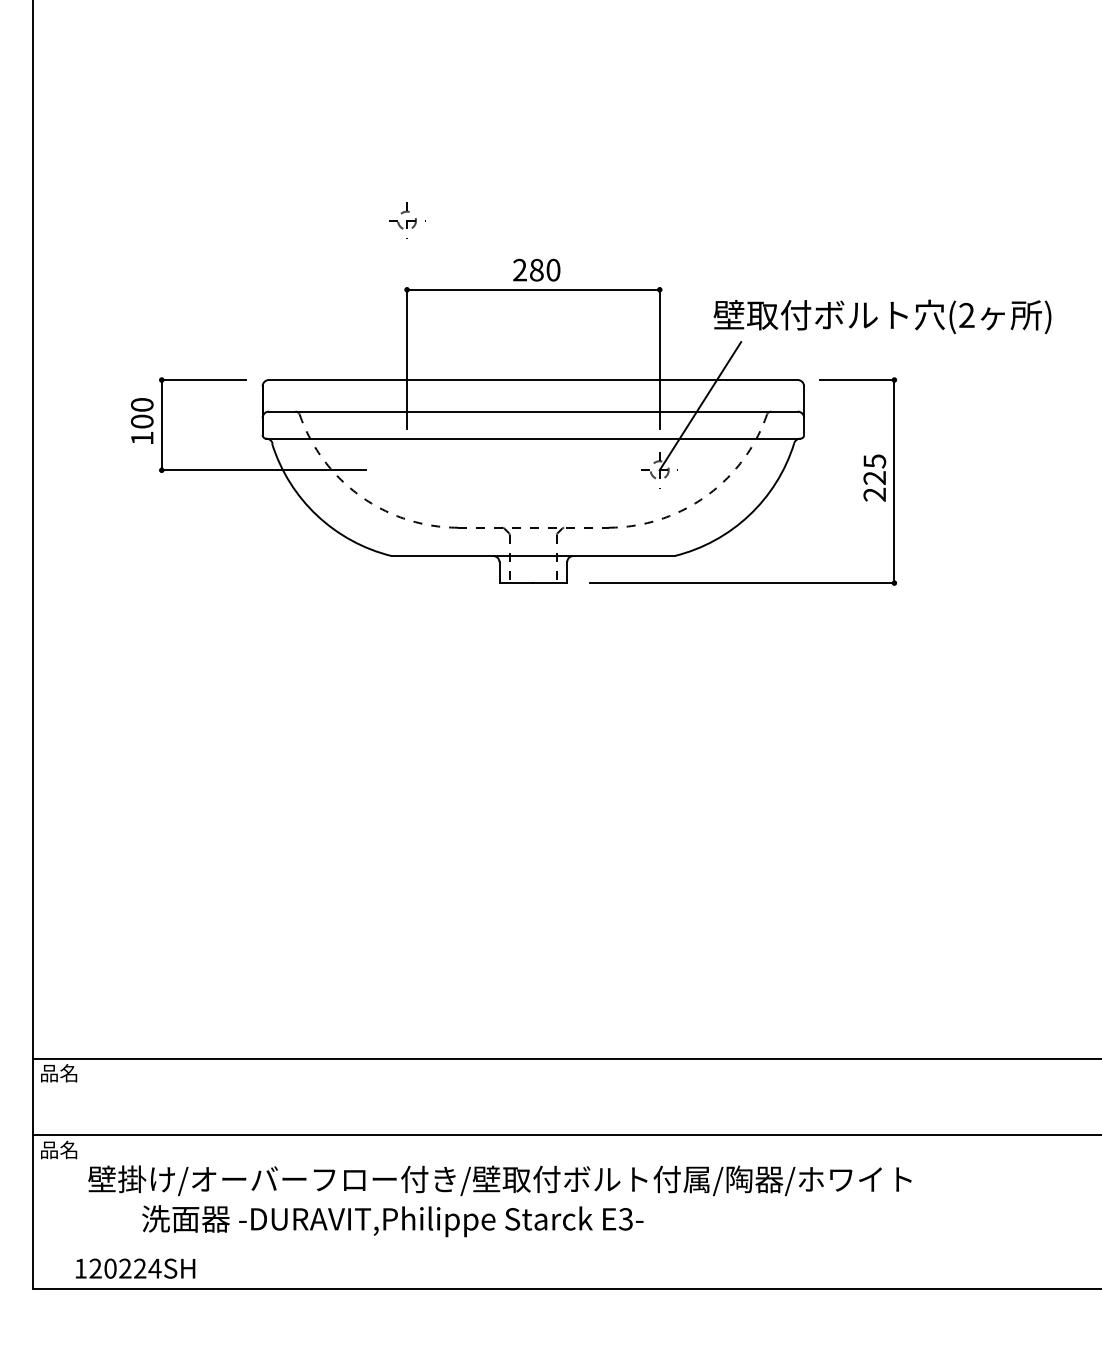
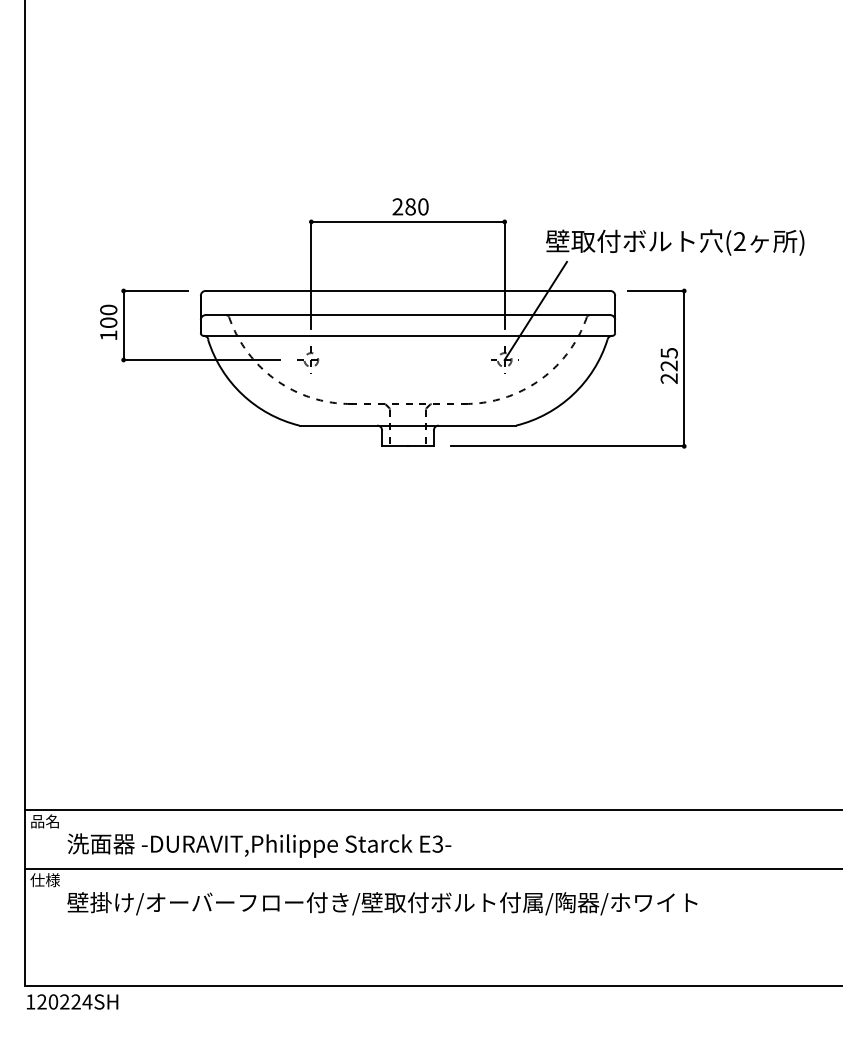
part: (403, 220) -> (308, 359), moved
text: (58, 1150) -> (44, 880), 品名 -> 仕様
text: (392, 1221) -> (259, 845), moved
text: (135, 1268) -> (72, 1001), moved

